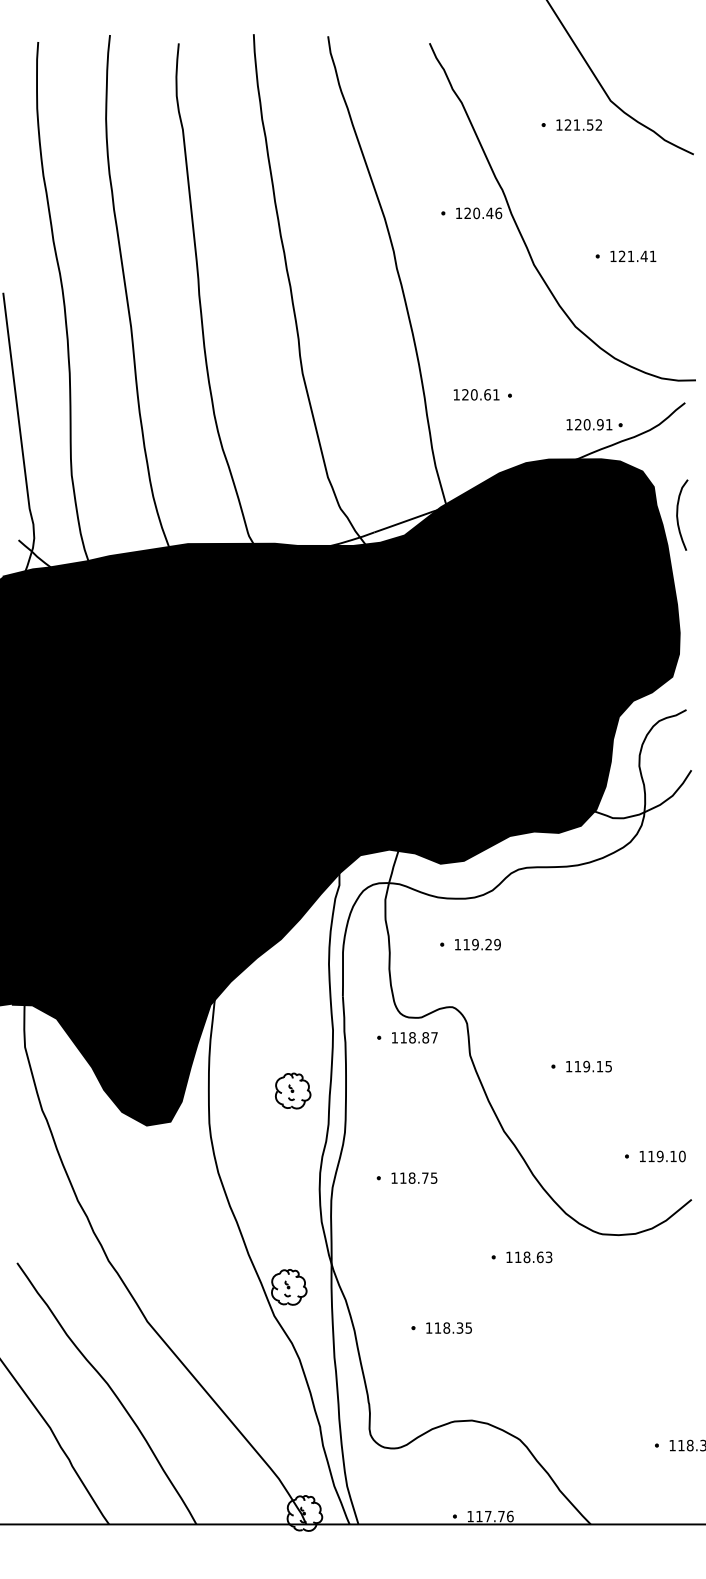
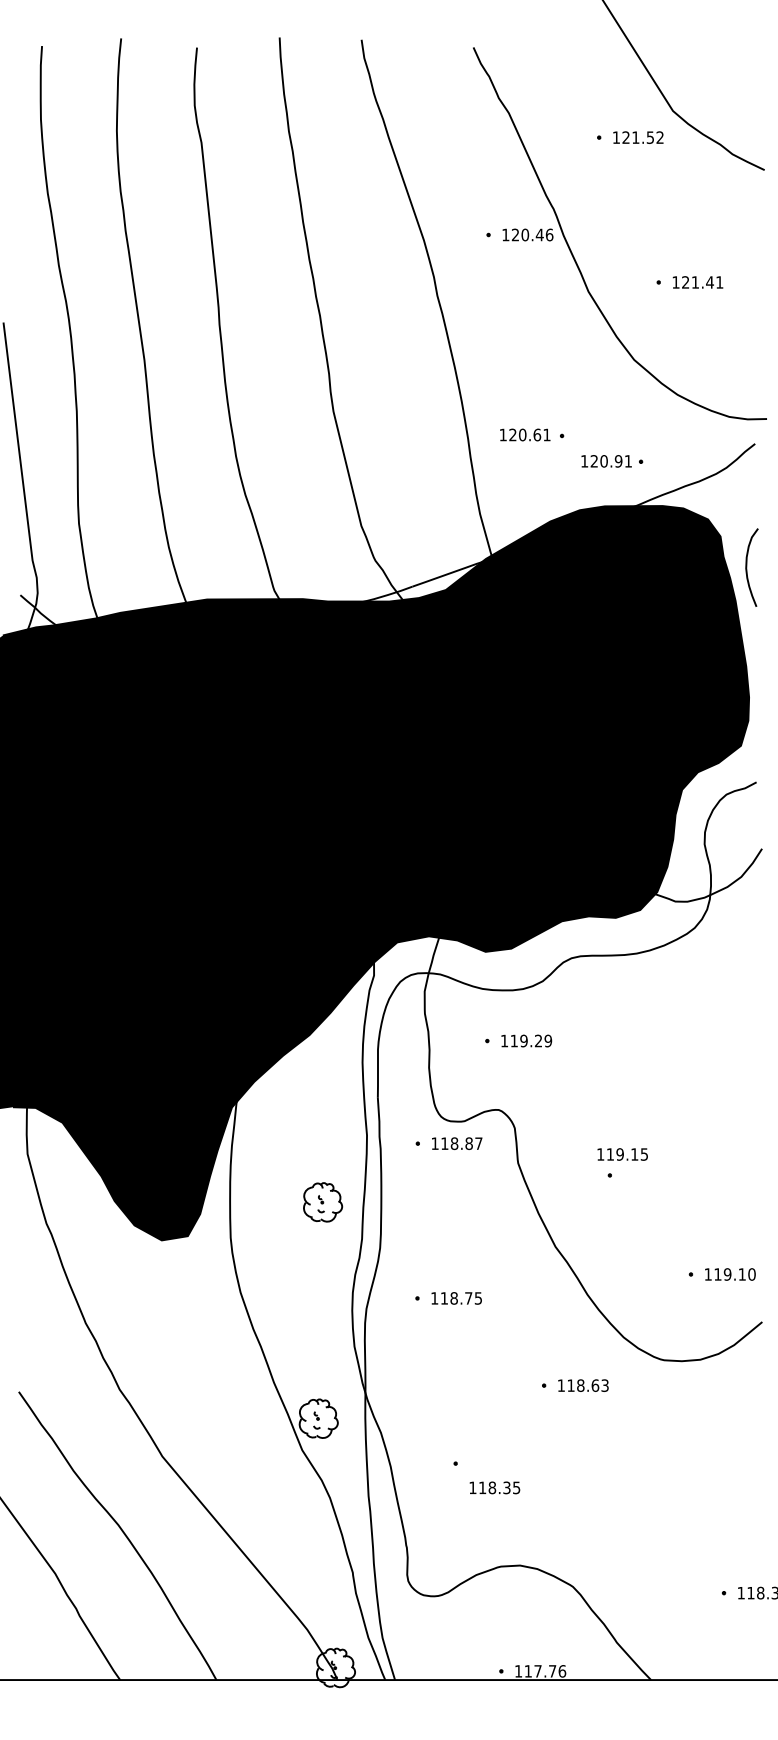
part: (594, 424) -> (612, 461), moved
text: (588, 1066) -> (622, 1154), moved
text: (448, 1327) -> (494, 1487), moved

